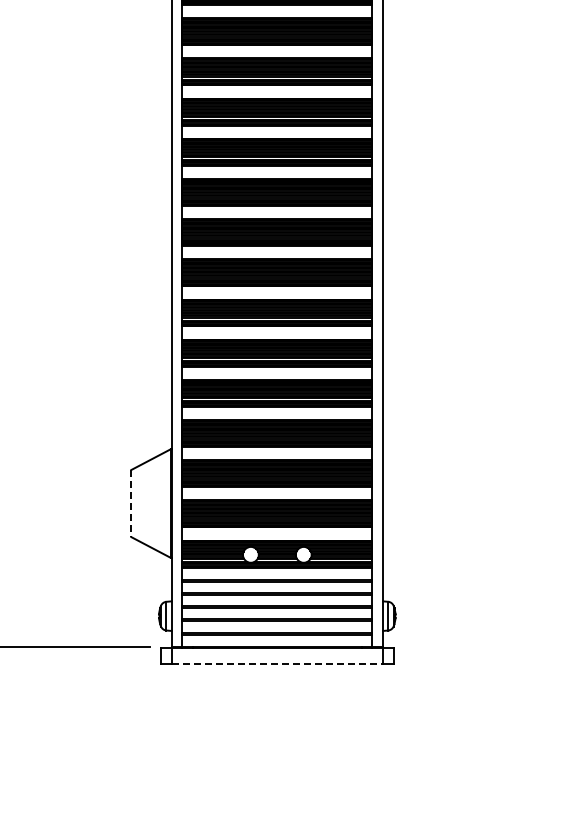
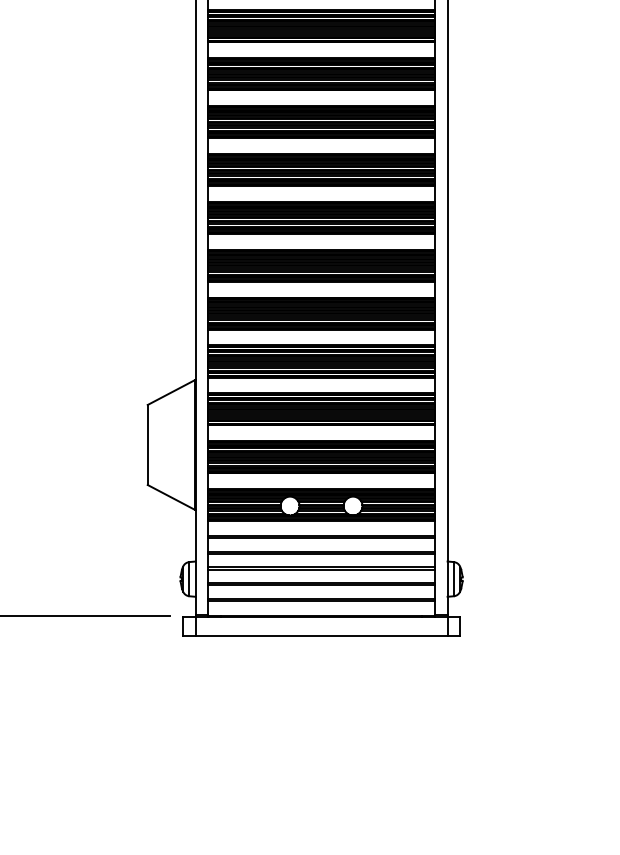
line: (131, 503) -> (147, 444), dashed -> solid
line: (277, 663) -> (321, 635), dashed -> solid

